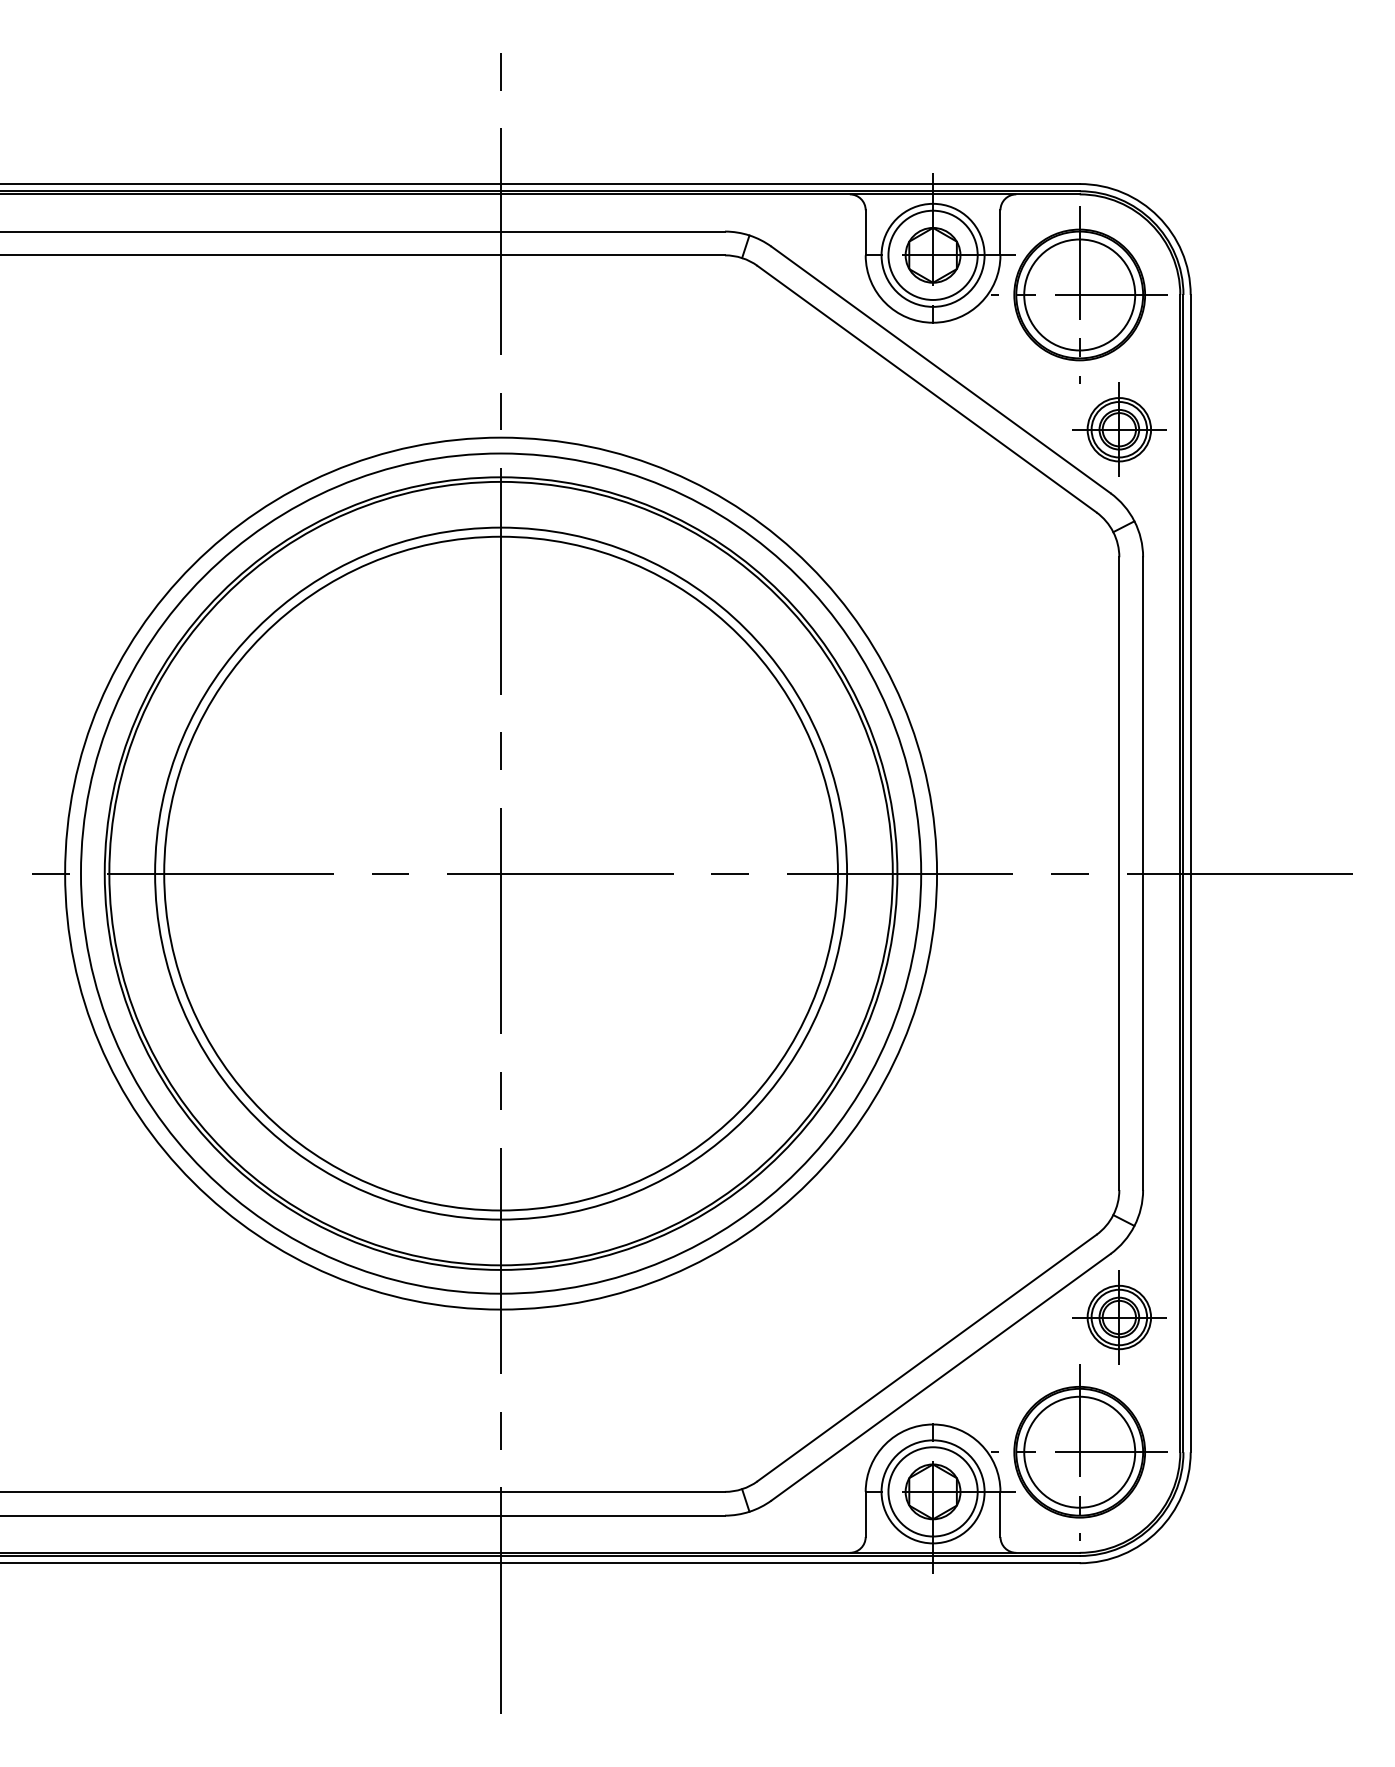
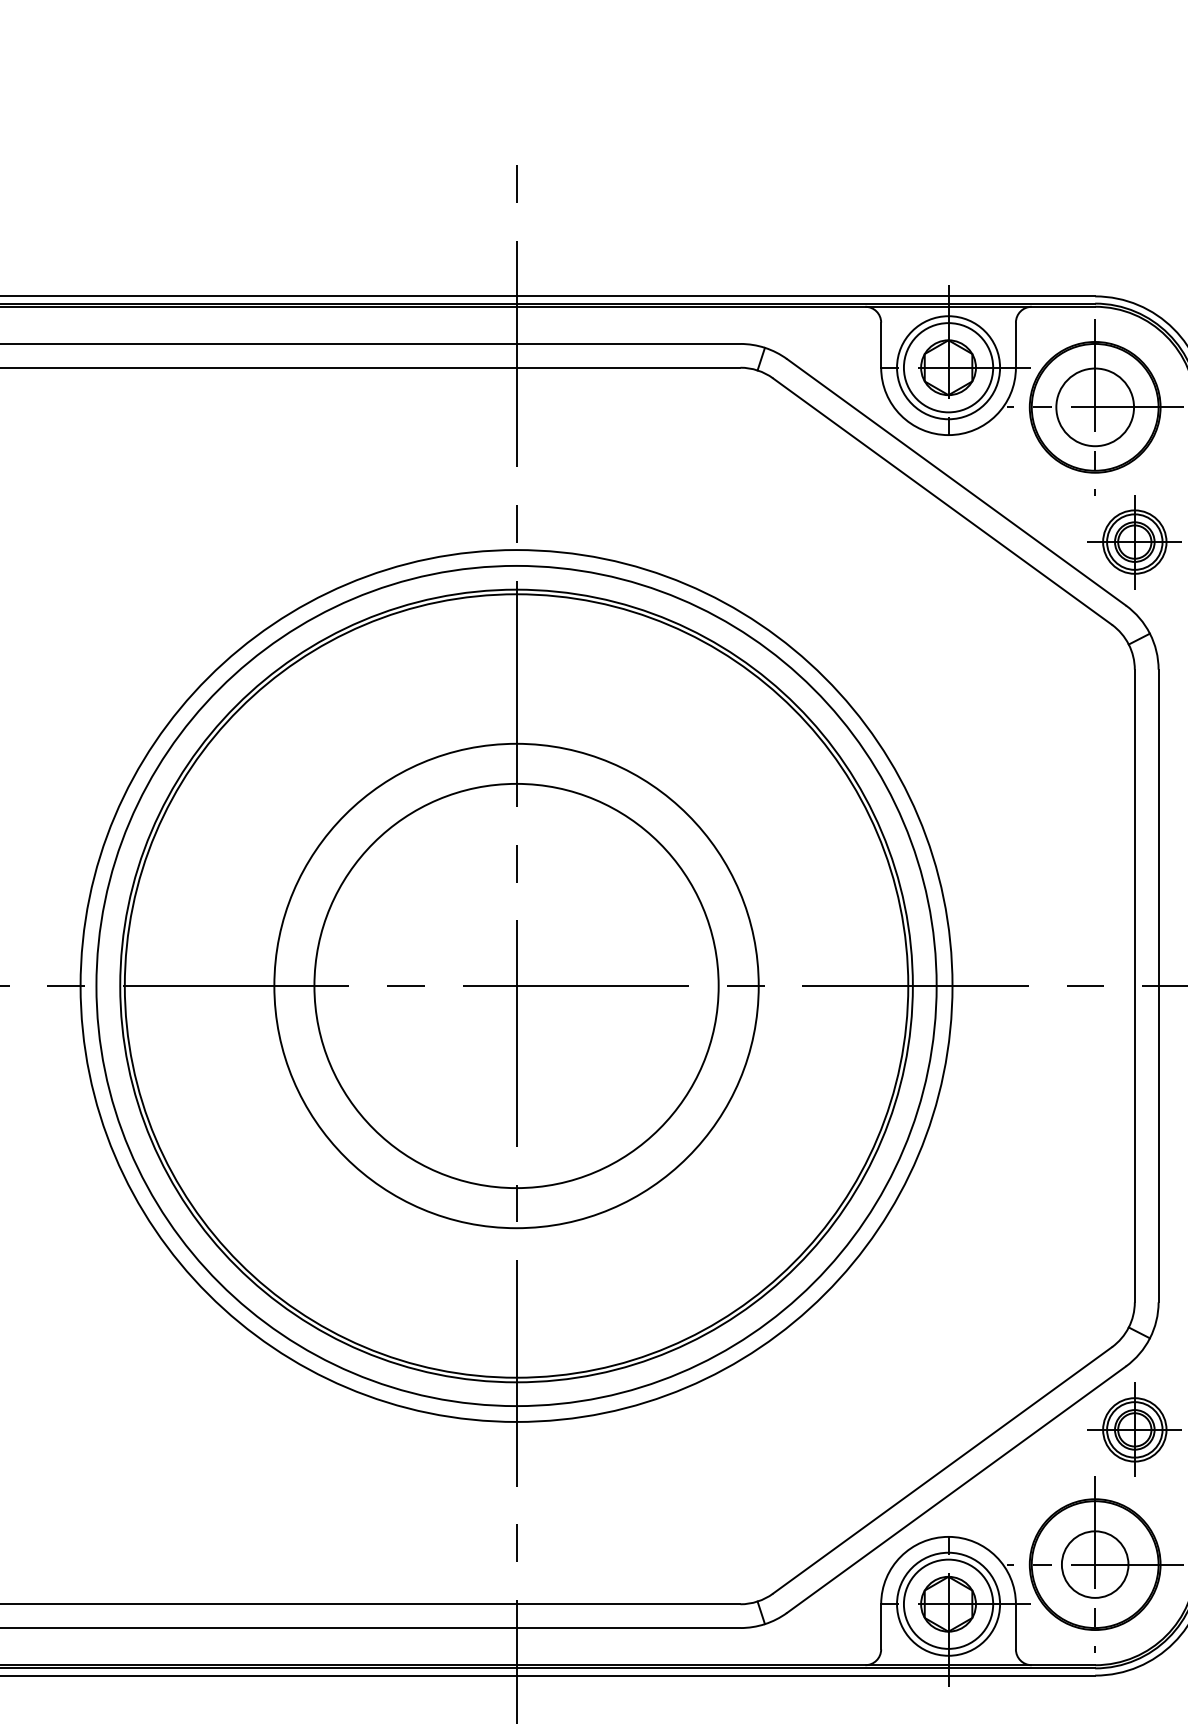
circle: (1079, 294) -> (1094, 406), size x0.7
circle: (500, 873) -> (515, 985), size x0.6
circle: (501, 873) -> (516, 985), size x0.7
circle: (1079, 1451) -> (1094, 1563), size x0.6

